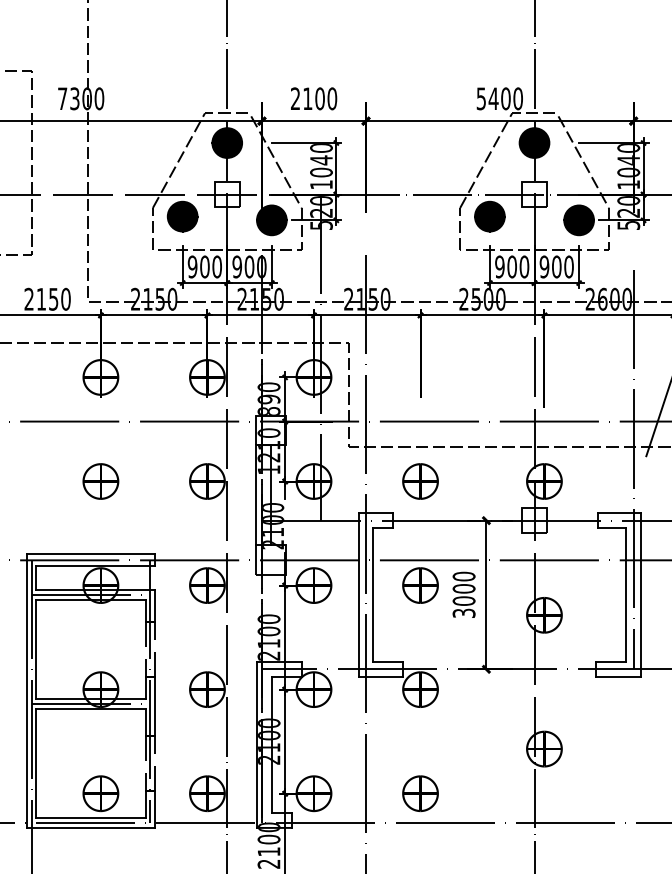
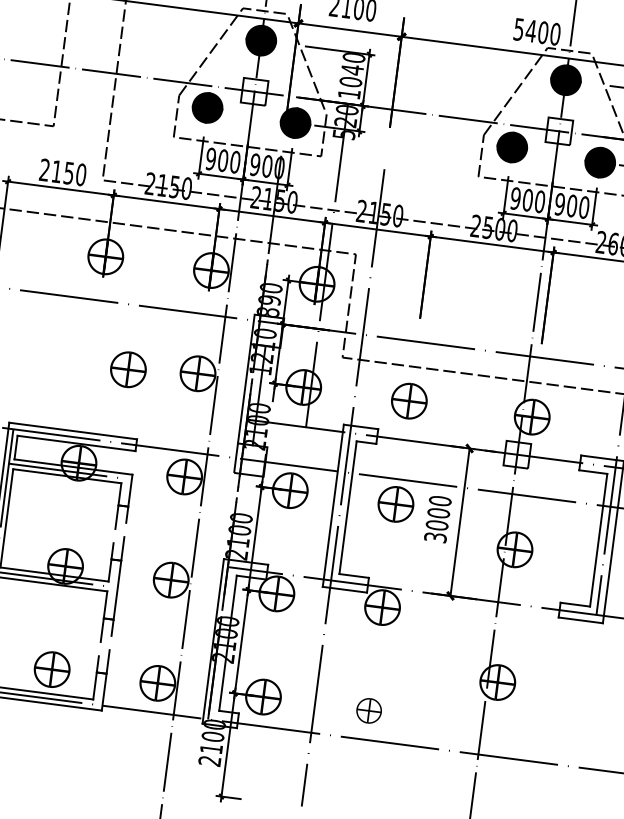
part: (100, 481) -> (128, 369), moved
line: (150, 691) -> (114, 574), removed
part: (420, 793) -> (369, 710), size x0.7

